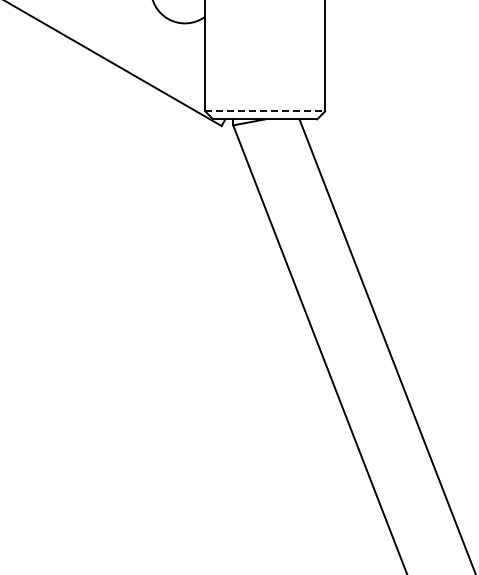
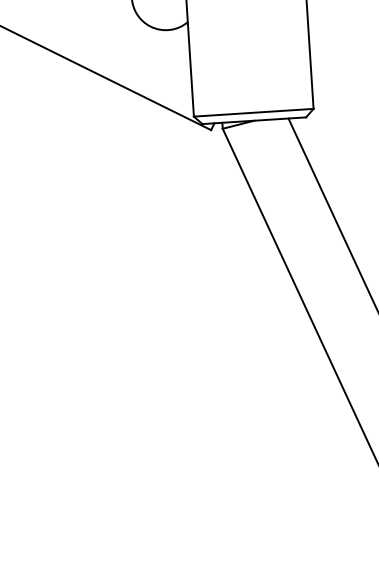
line: (265, 111) -> (254, 112), dashed -> solid

